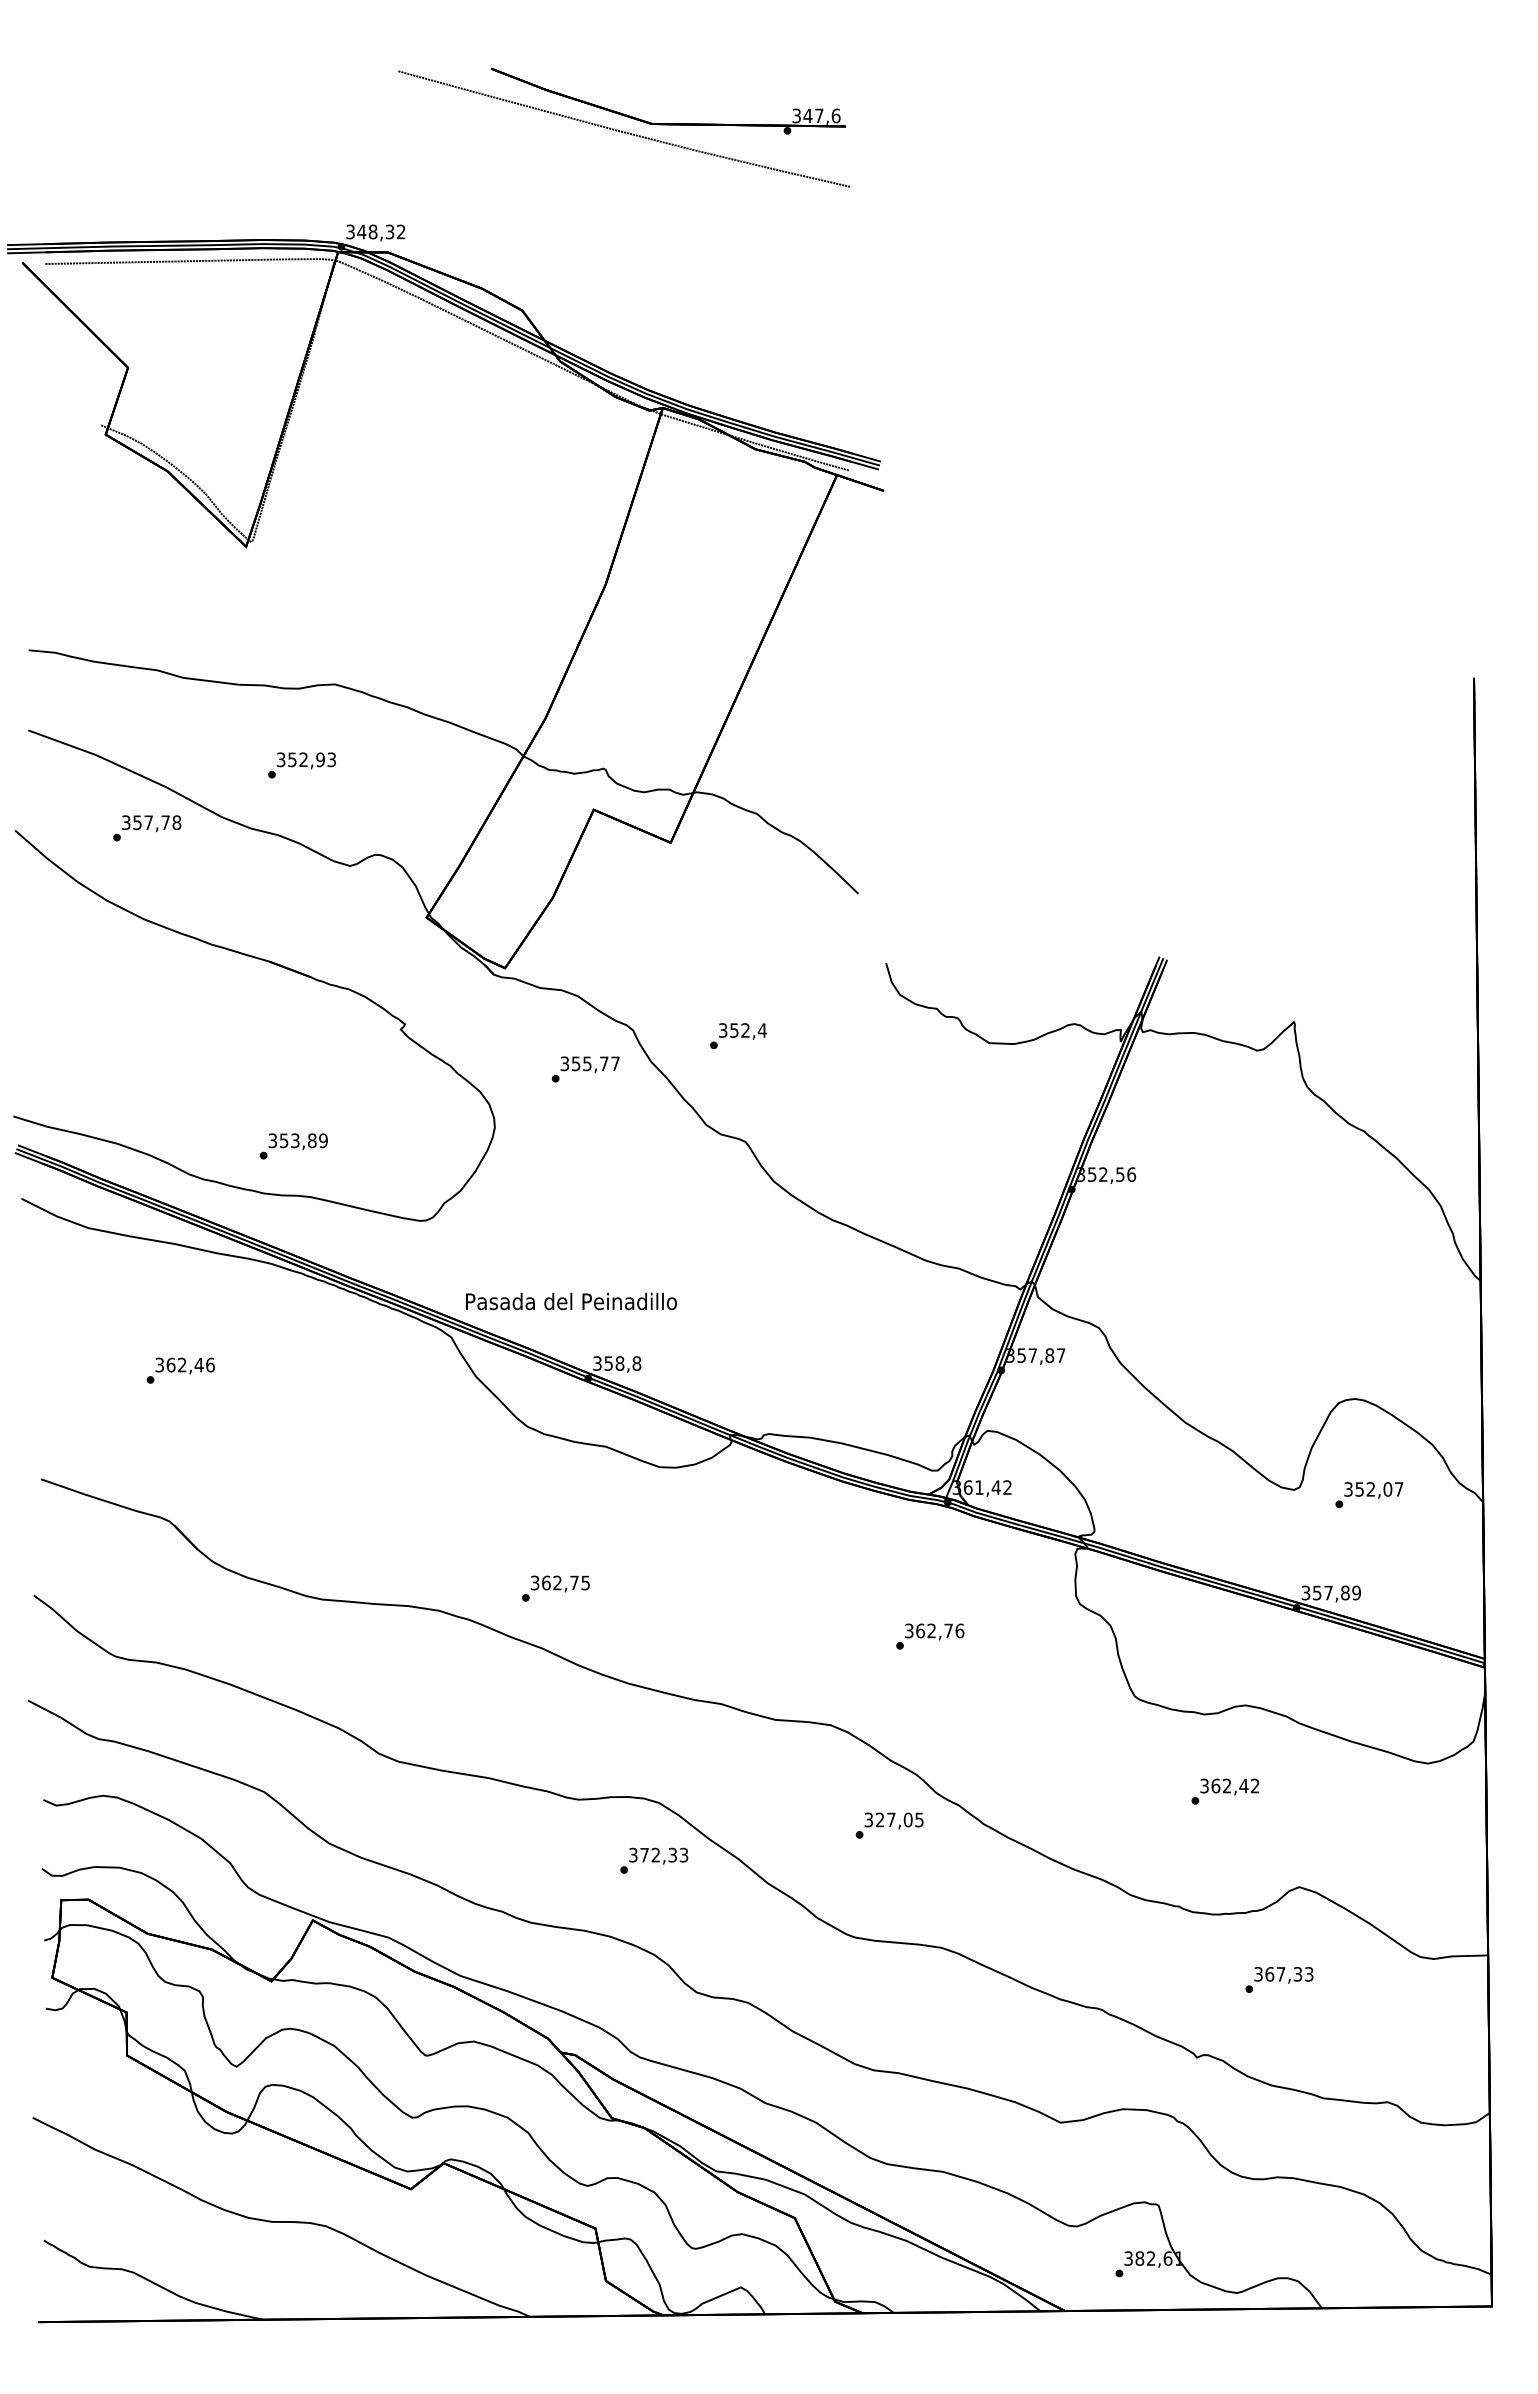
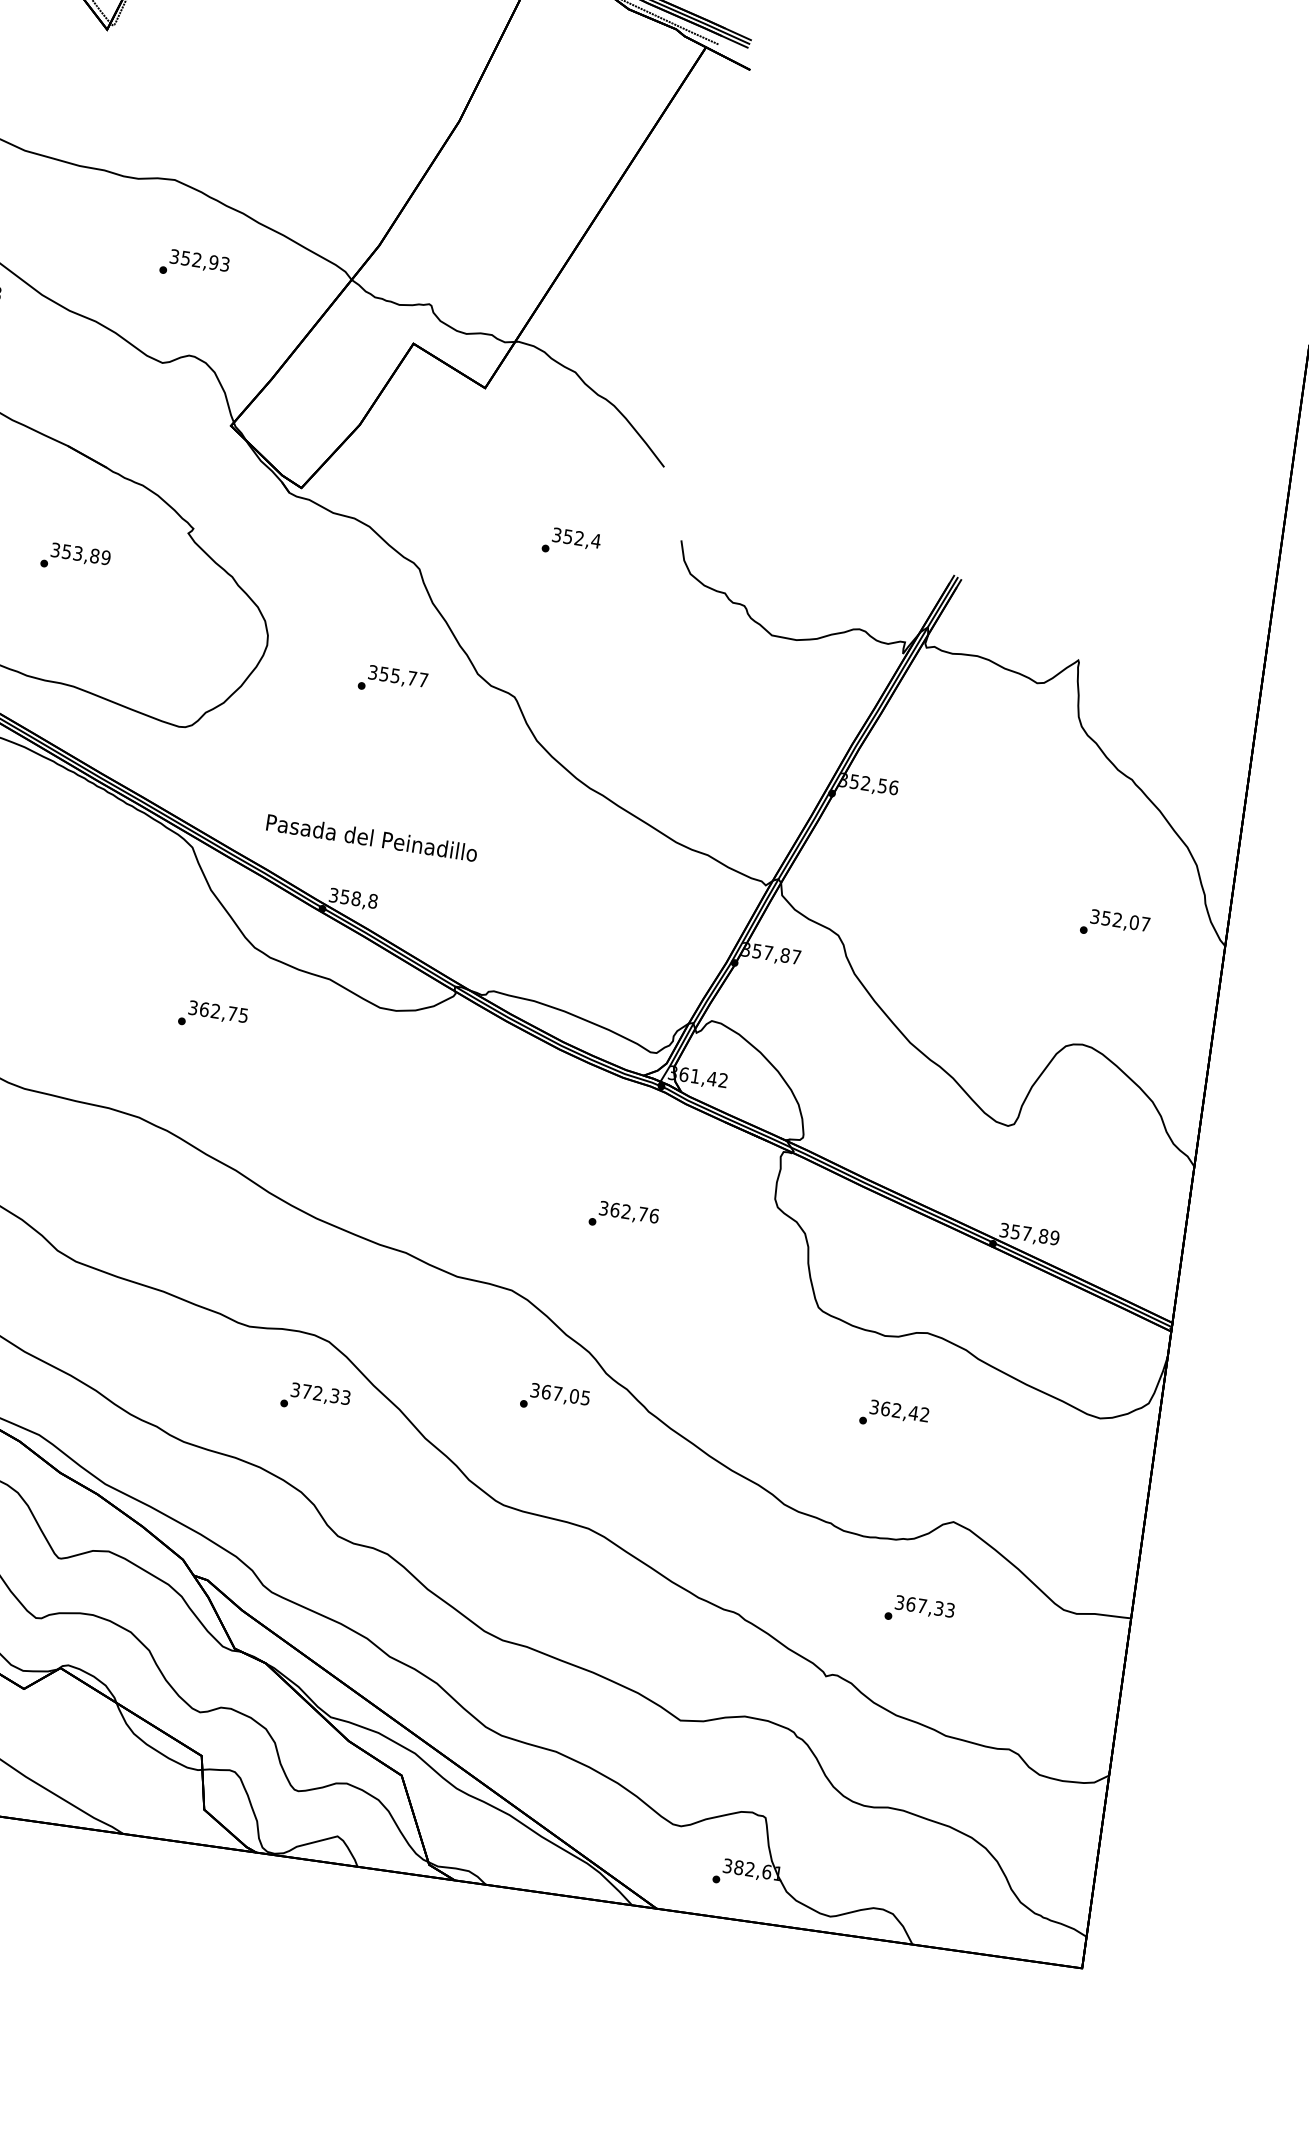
text: (301, 765) -> (194, 265), moved
text: (738, 1036) -> (571, 543), moved
text: (585, 1069) -> (392, 681), moved
text: (293, 1146) -> (75, 558), moved
text: (571, 1301) -> (372, 837), moved
text: (1369, 1495) -> (1115, 925), moved
text: (555, 1588) -> (212, 1016), moved
text: (879, 1819) -> (545, 1391), 327,05 -> 367,05

